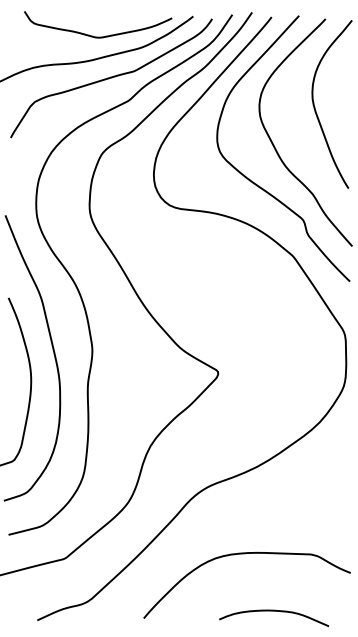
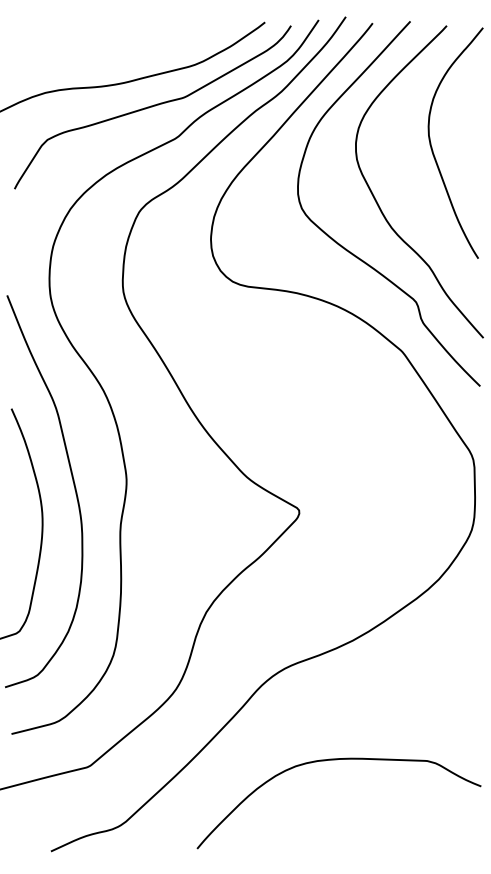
curve: (98, 36) -> (134, 49), removed
curve: (274, 611) -> (376, 839), removed

